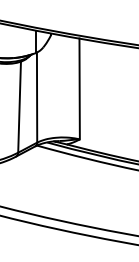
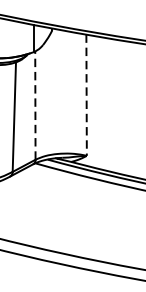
line: (79, 89) -> (86, 95), solid -> dashed
line: (37, 97) -> (35, 105), solid -> dashed

